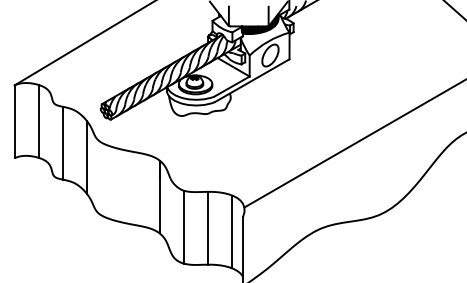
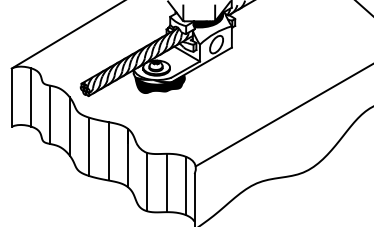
hatch: (199, 105) -> (159, 84), added
line: (111, 182) -> (89, 146), added
line: (135, 188) -> (108, 151), added

